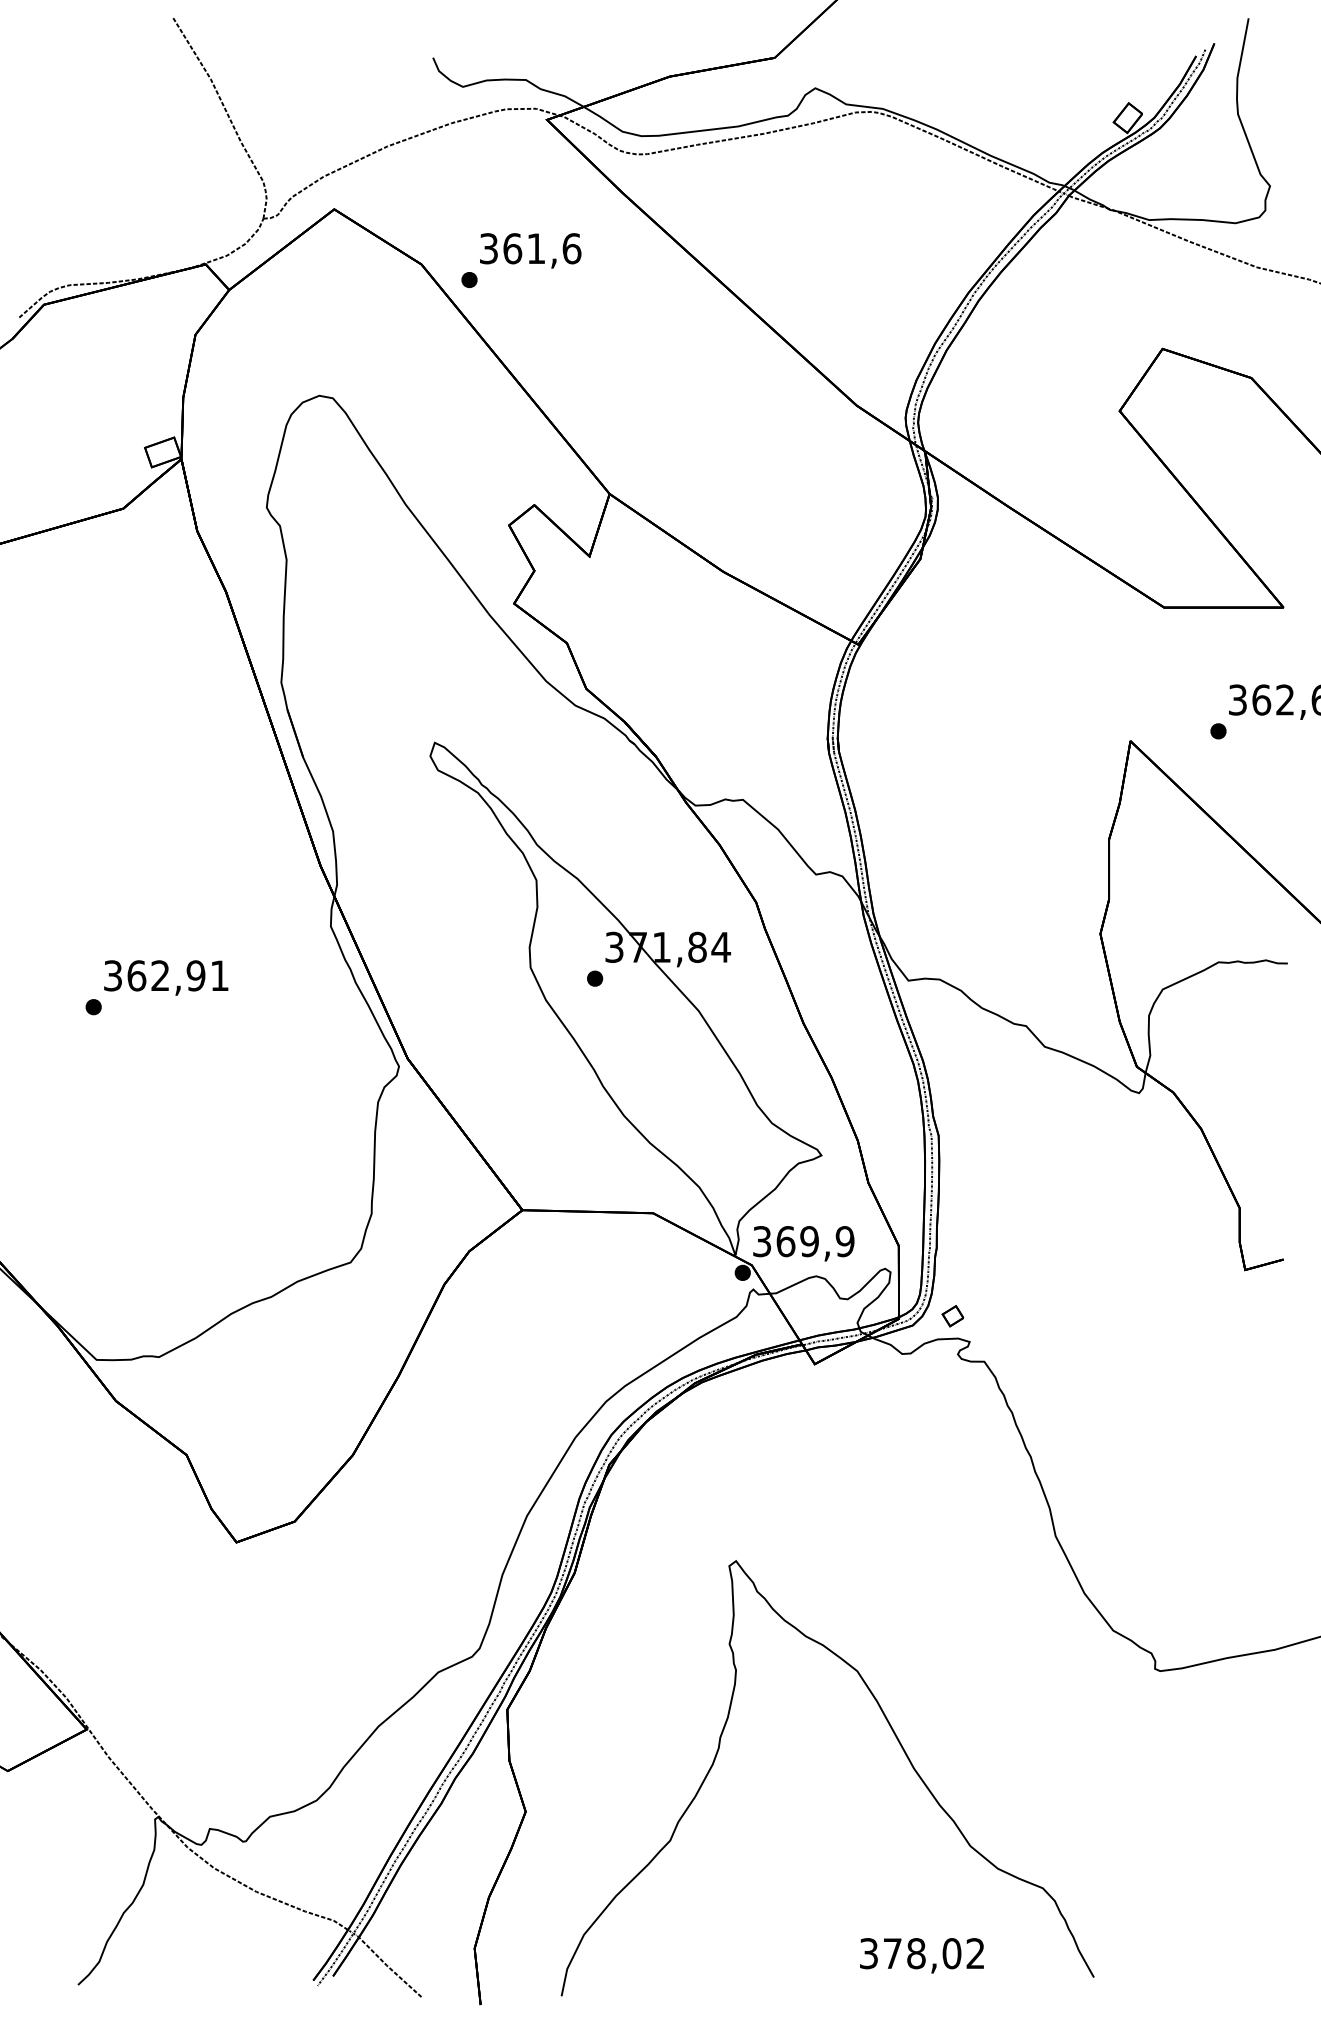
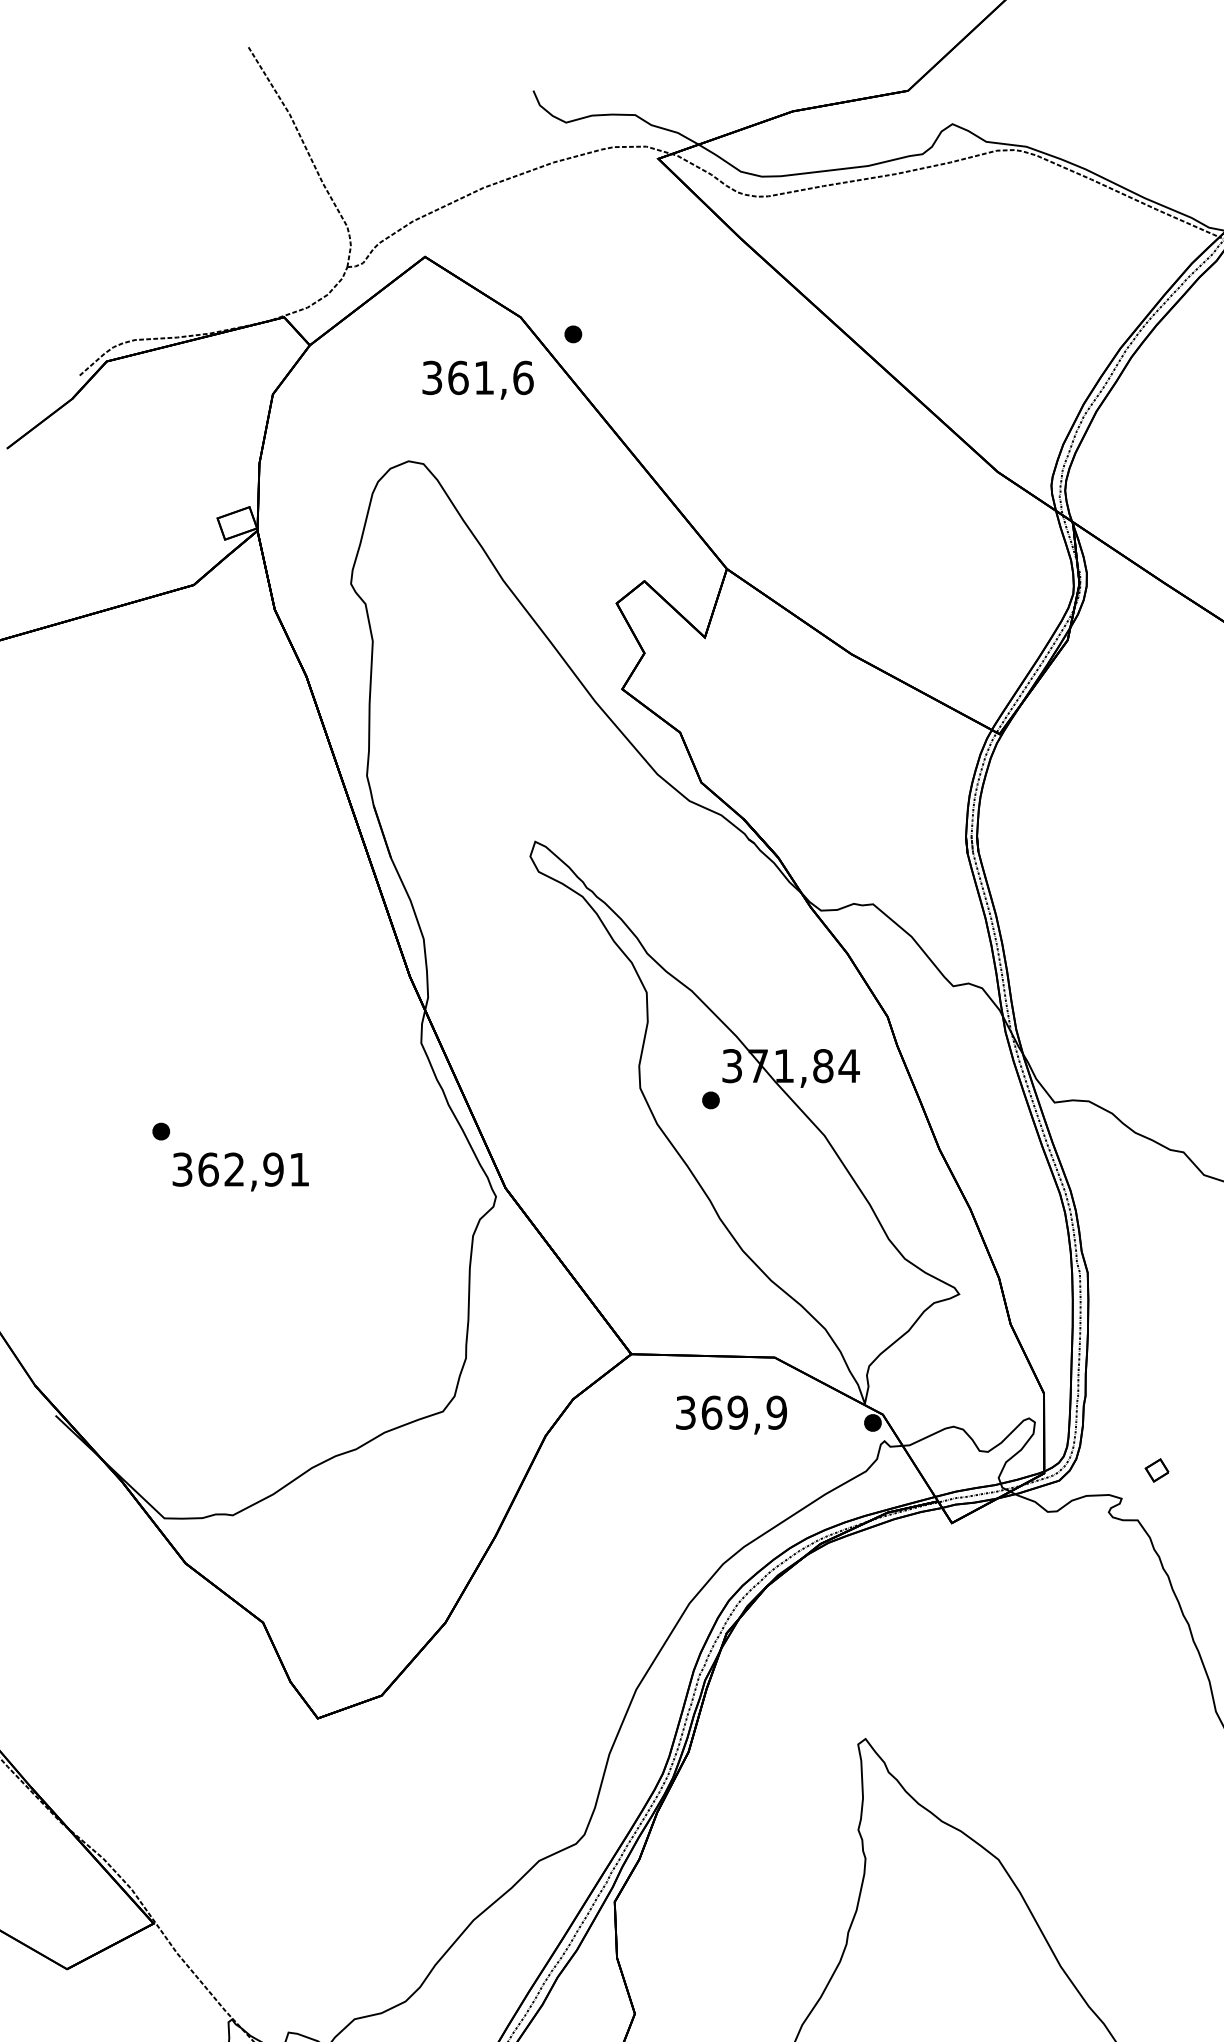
text: (530, 250) -> (477, 379), moved
text: (166, 977) -> (241, 1171), moved
text: (803, 1243) -> (731, 1414), moved
part: (952, 1316) -> (1156, 1470), moved

